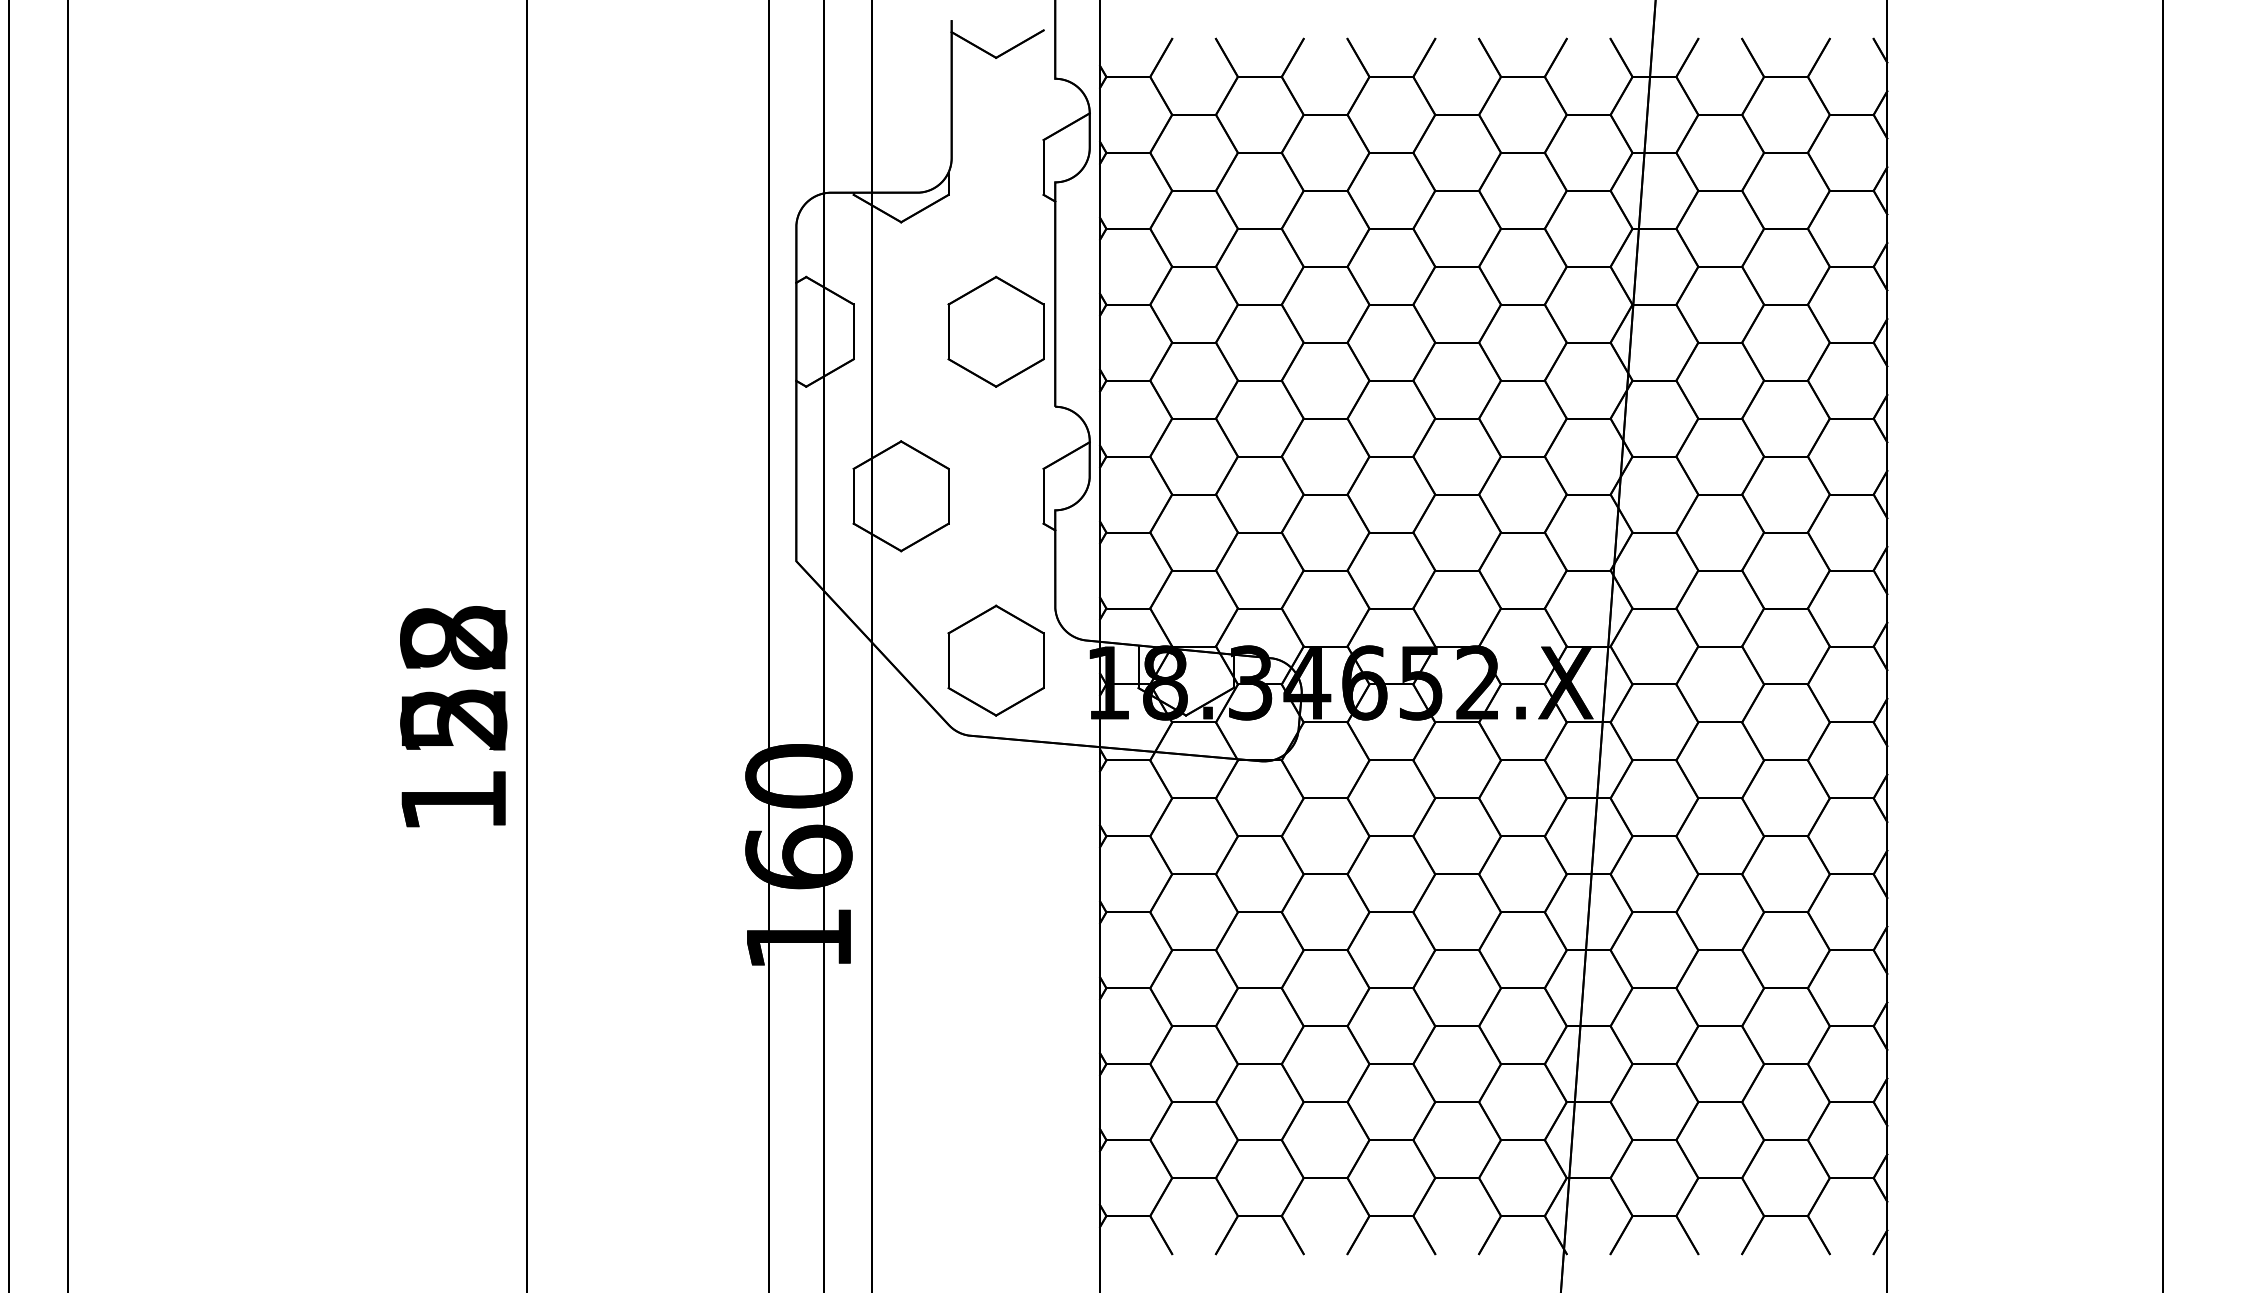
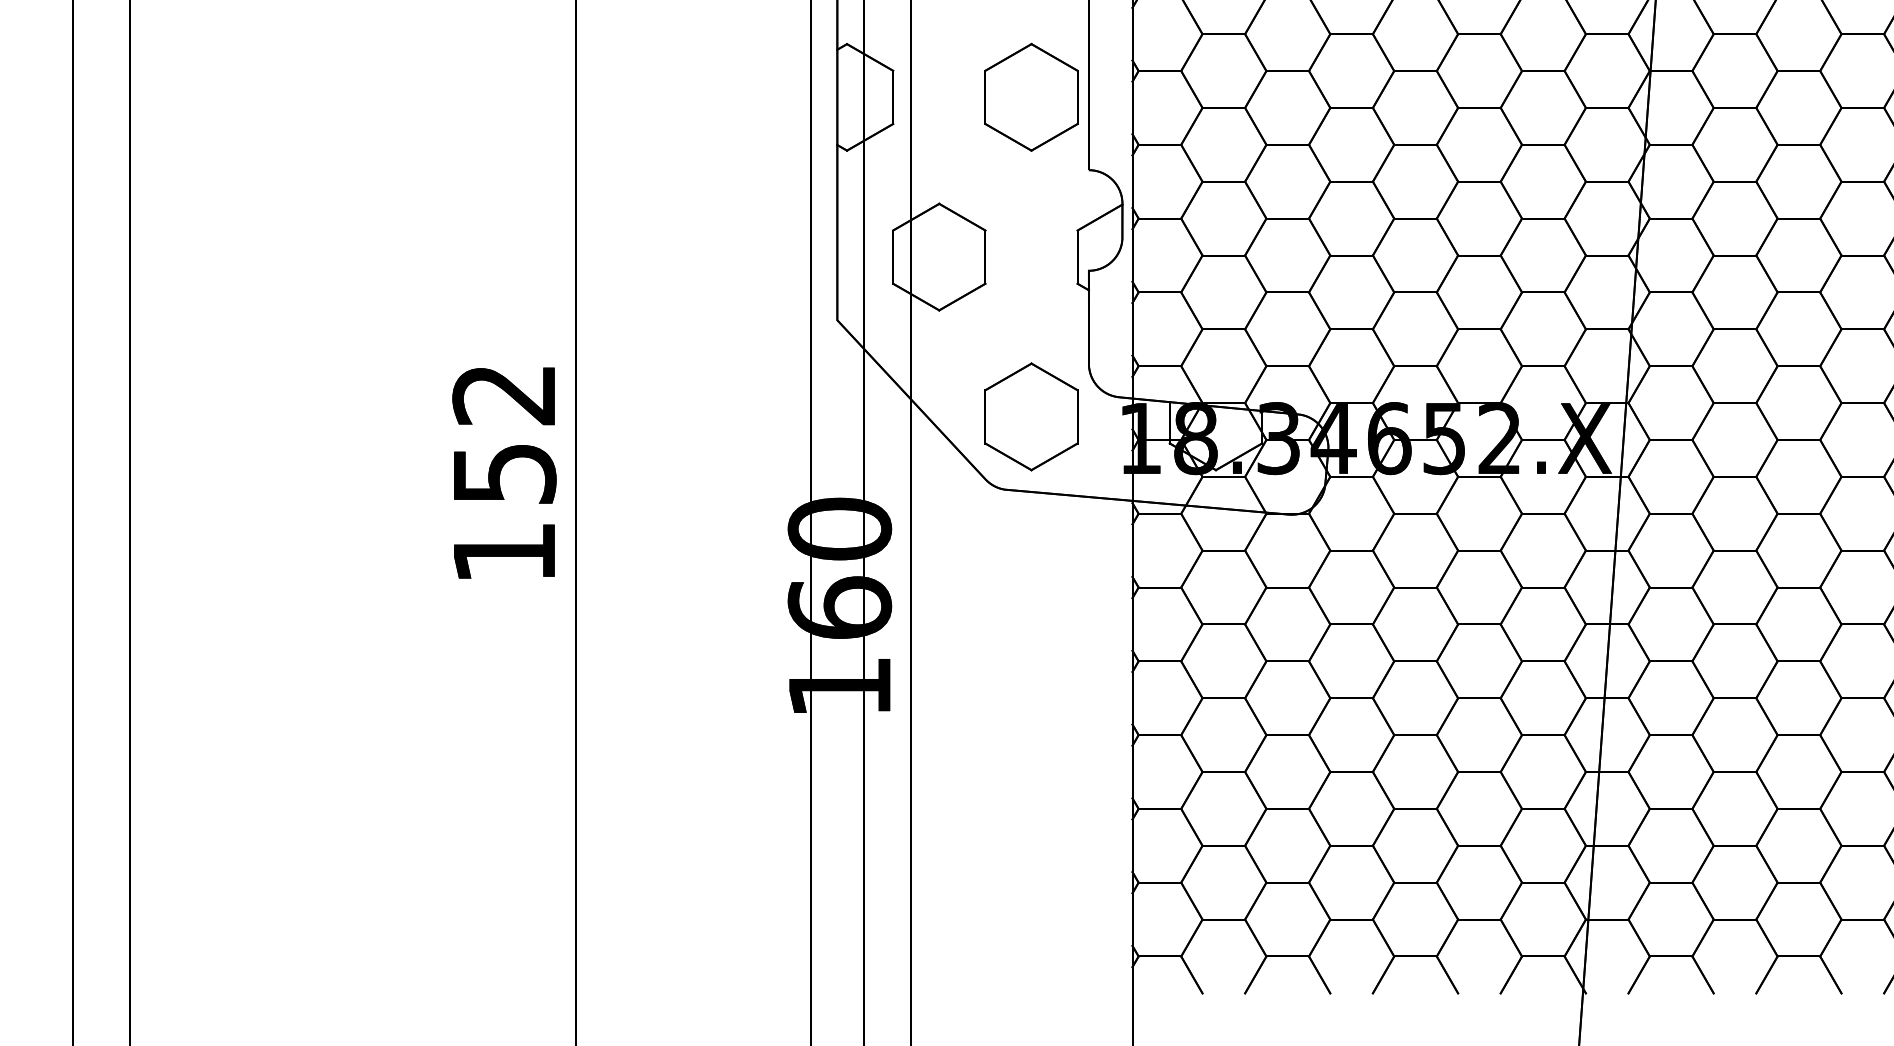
text: (453, 678) -> (504, 434), 128 -> 152

